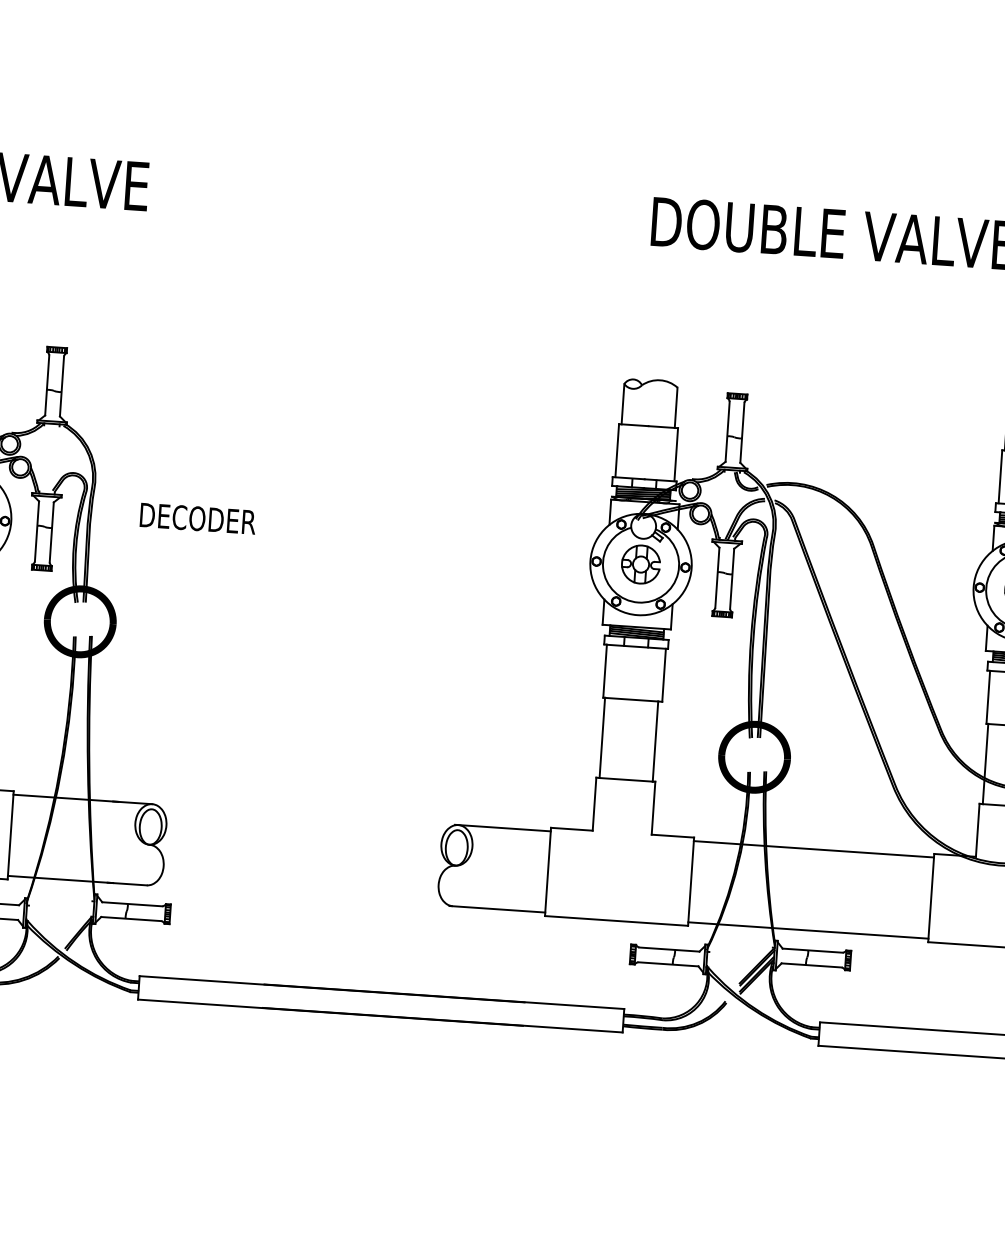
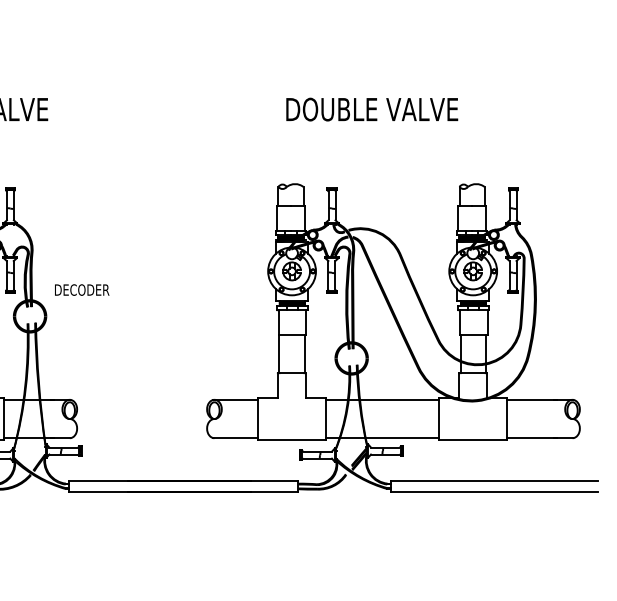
text: (198, 517) -> (82, 289), moved

